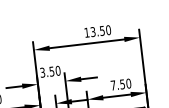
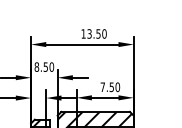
text: (42, 72) -> (36, 66), 3.50 -> 8.50

